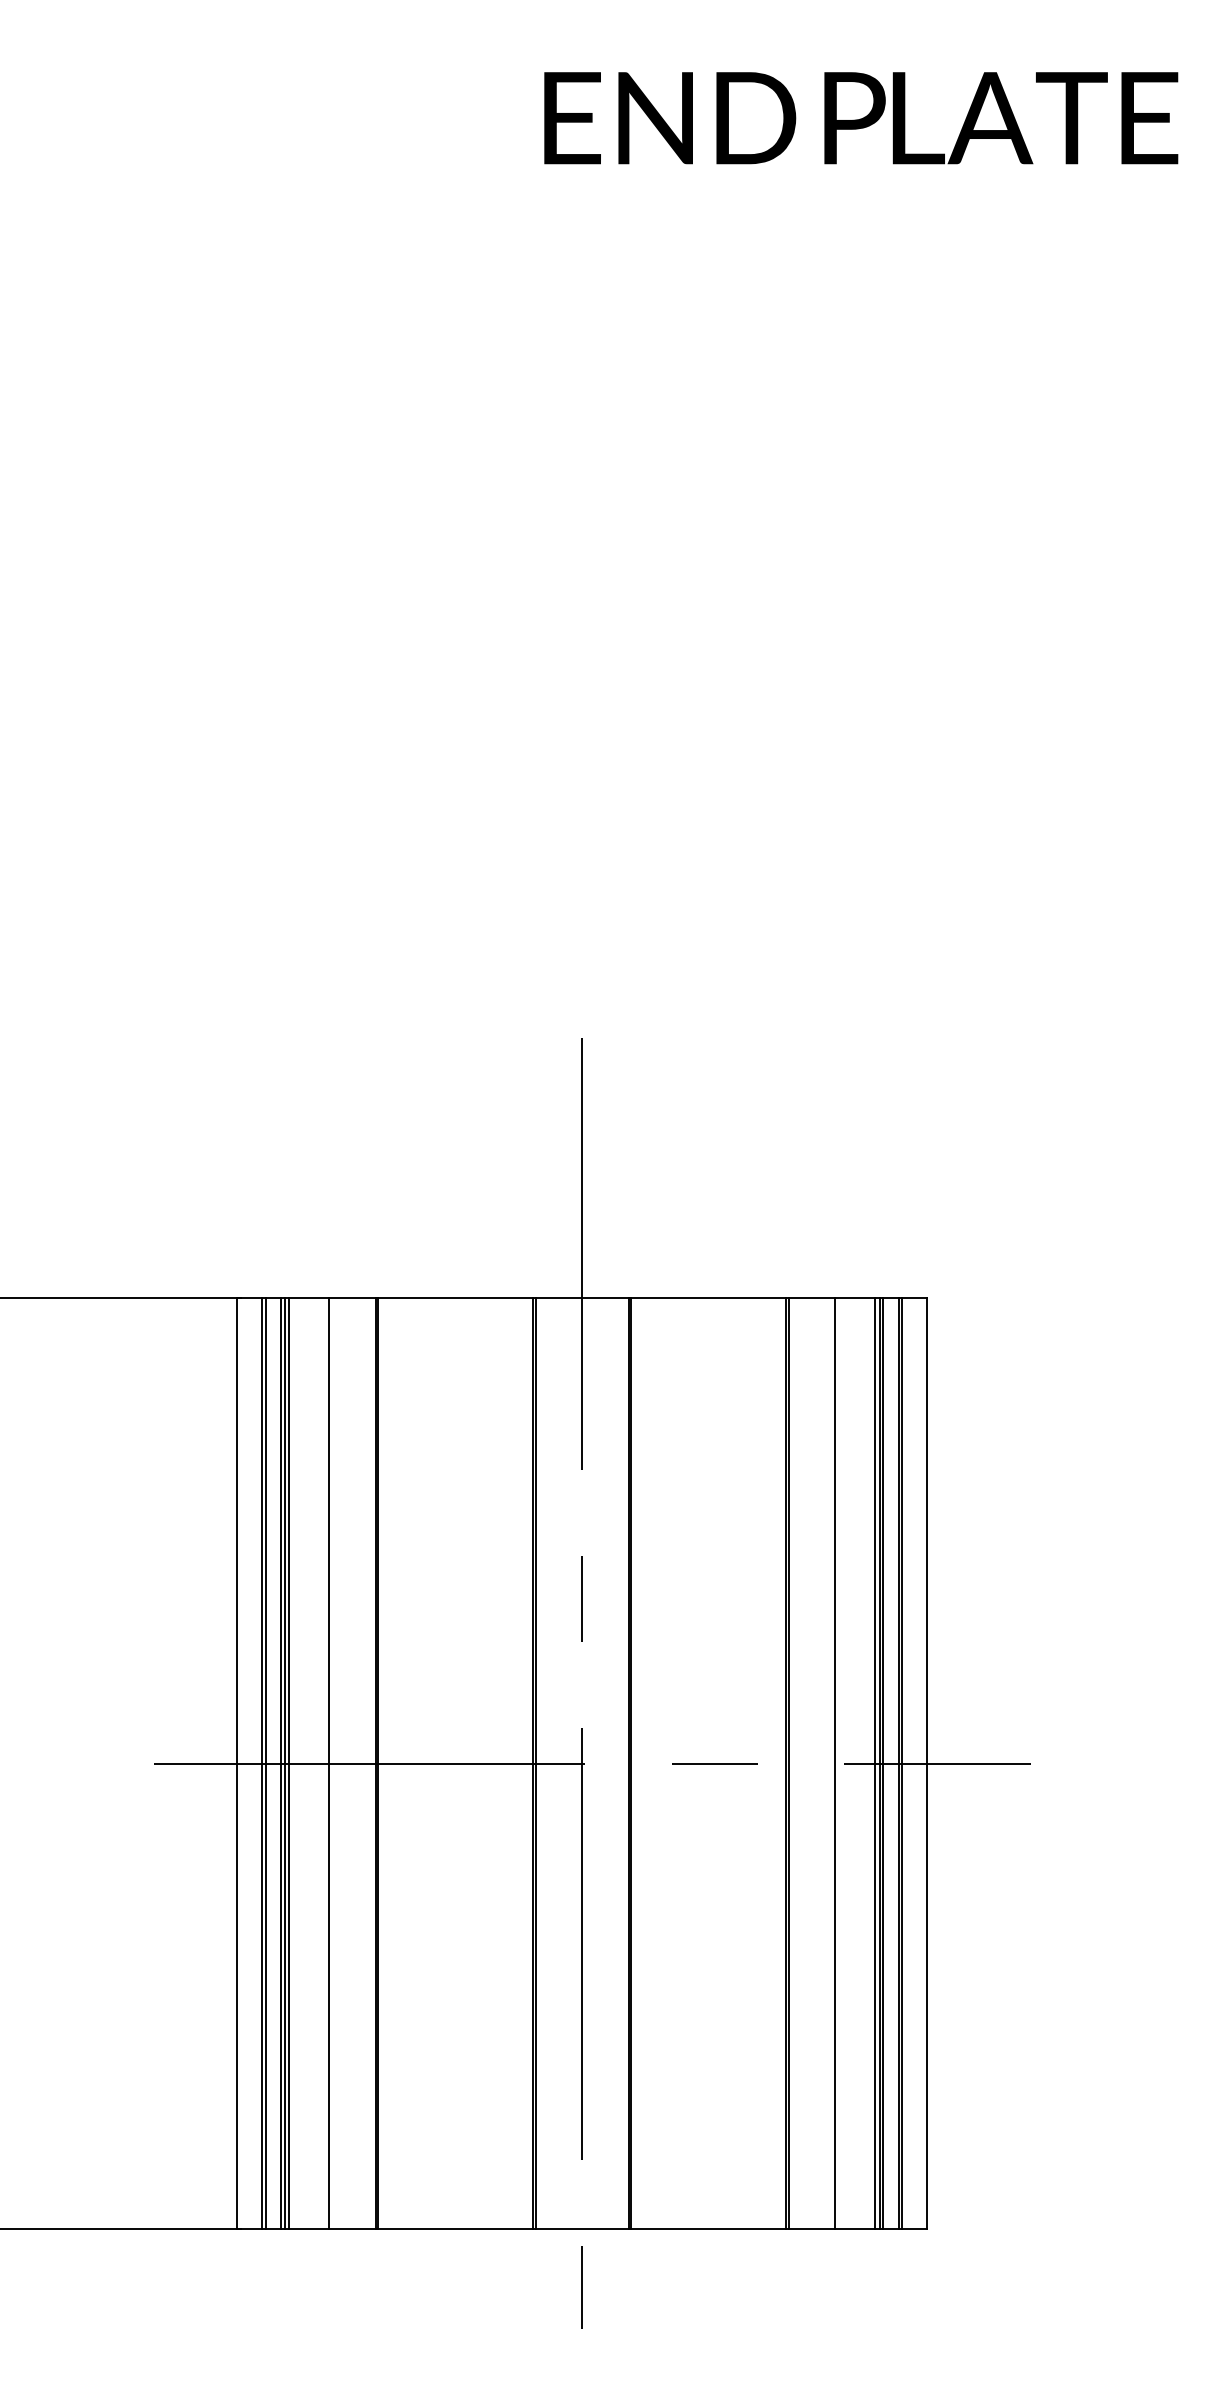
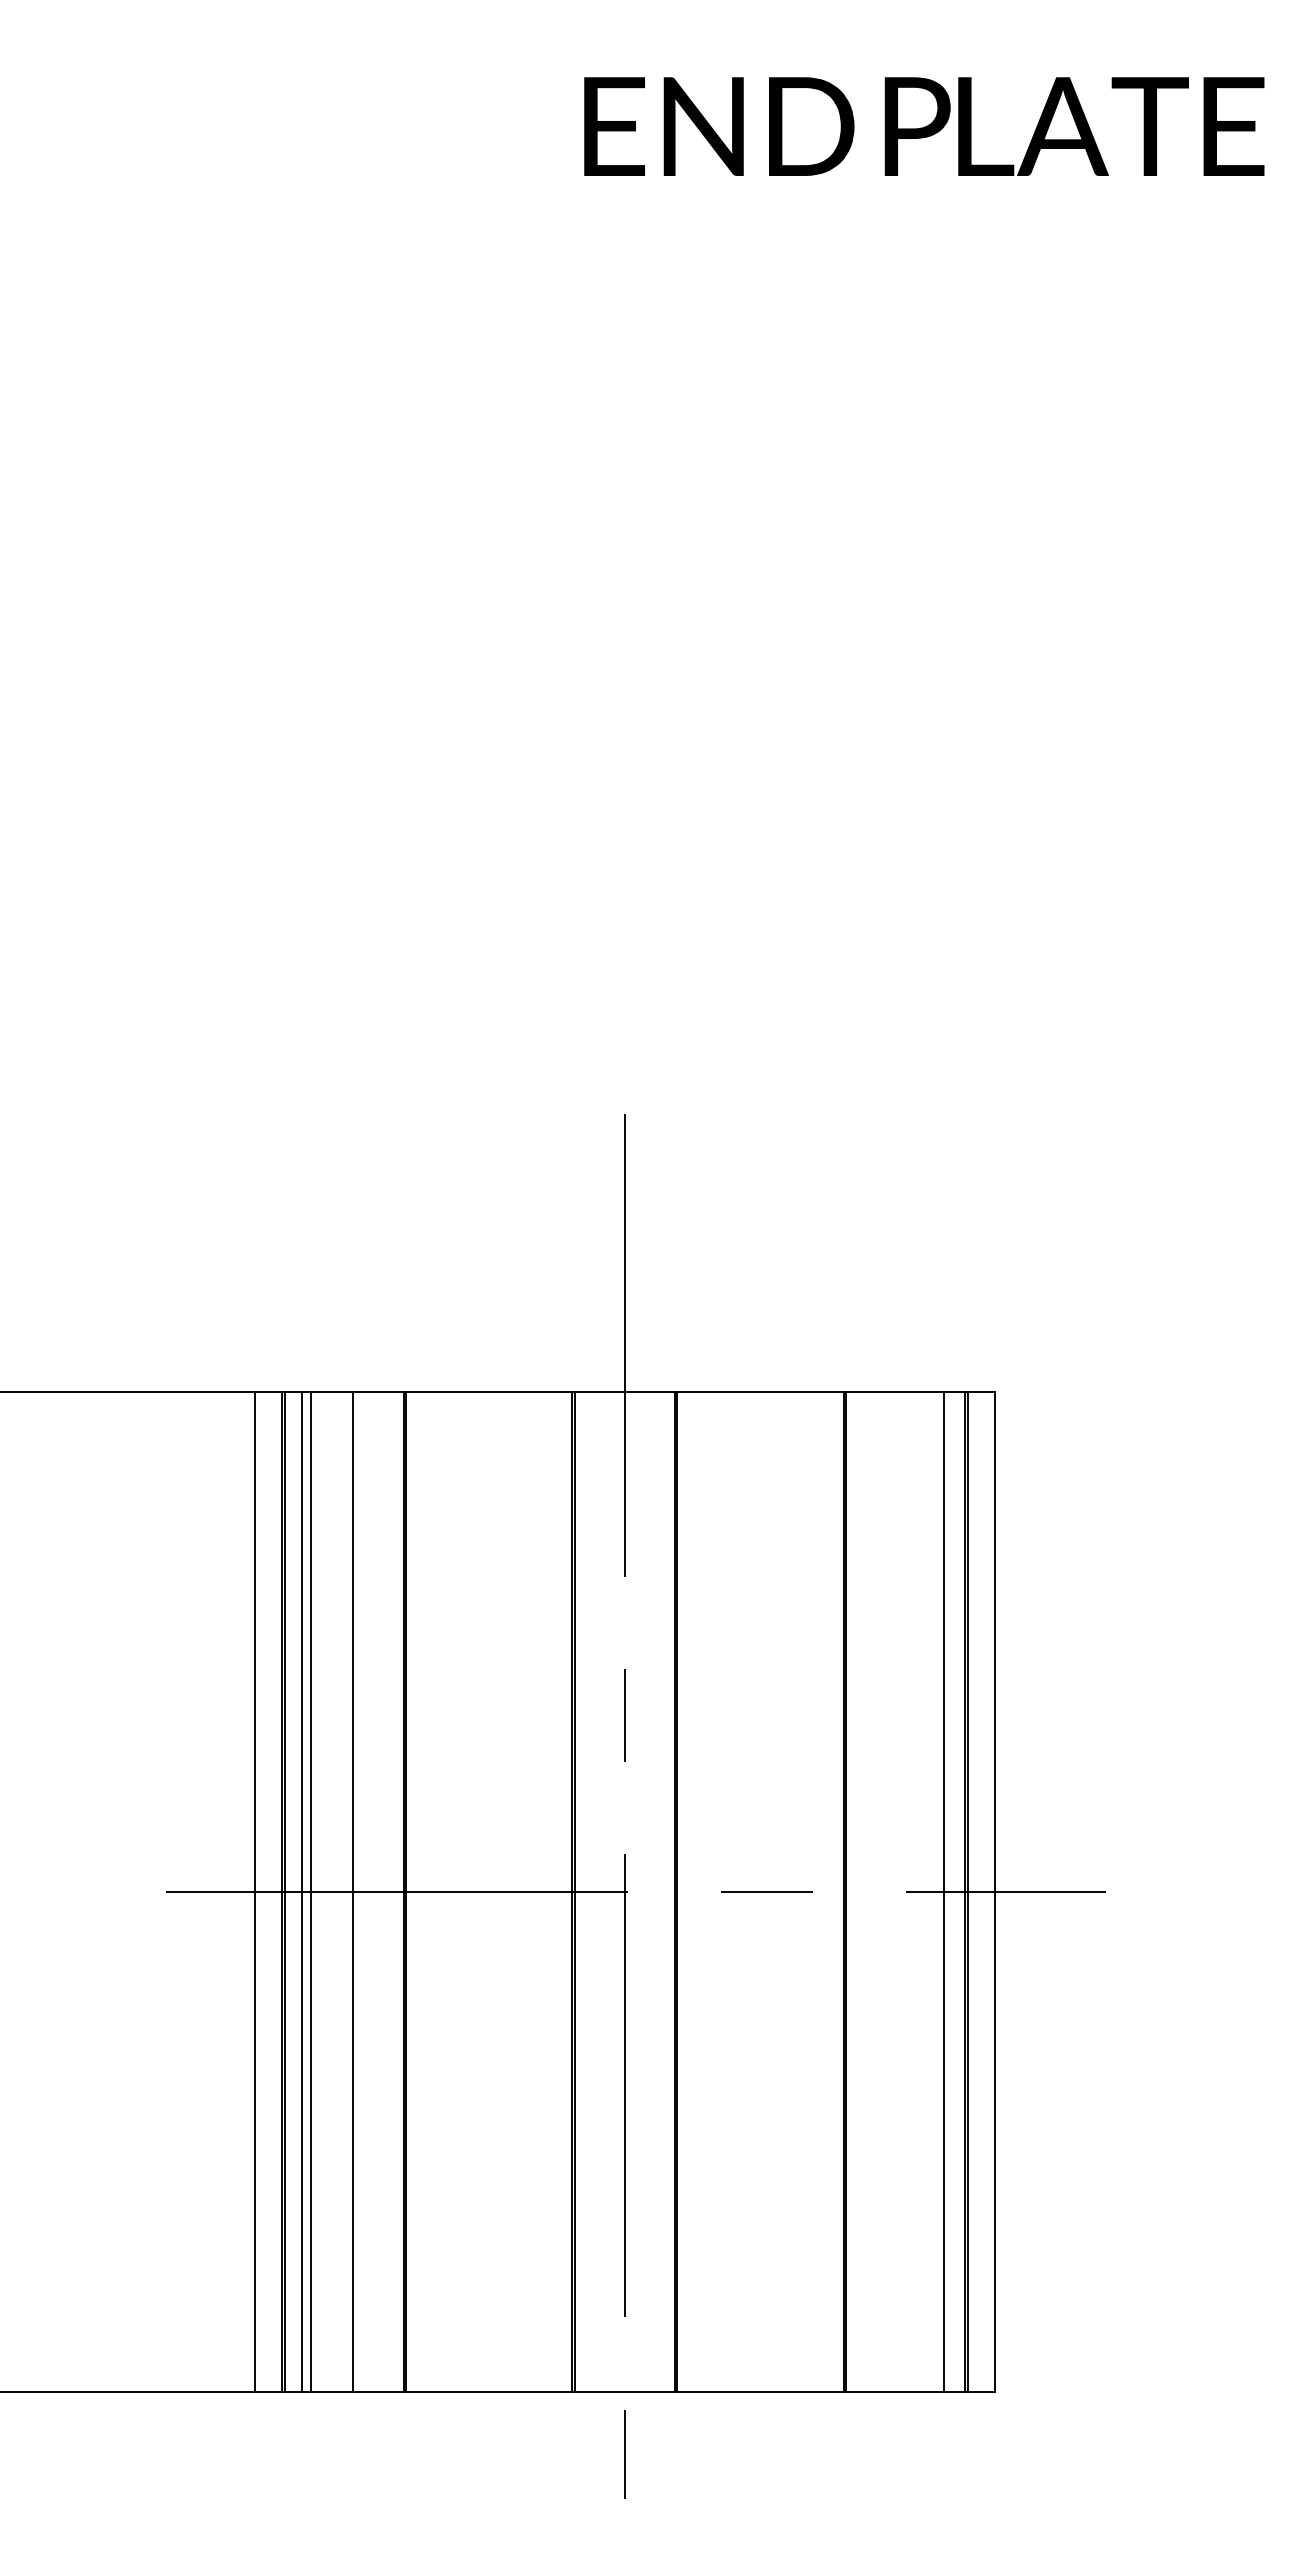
line: (284, 1762) -> (305, 1891), removed
line: (835, 1762) -> (896, 1891), removed
line: (875, 1762) -> (939, 1891), removed
line: (883, 1762) -> (948, 1891), removed

